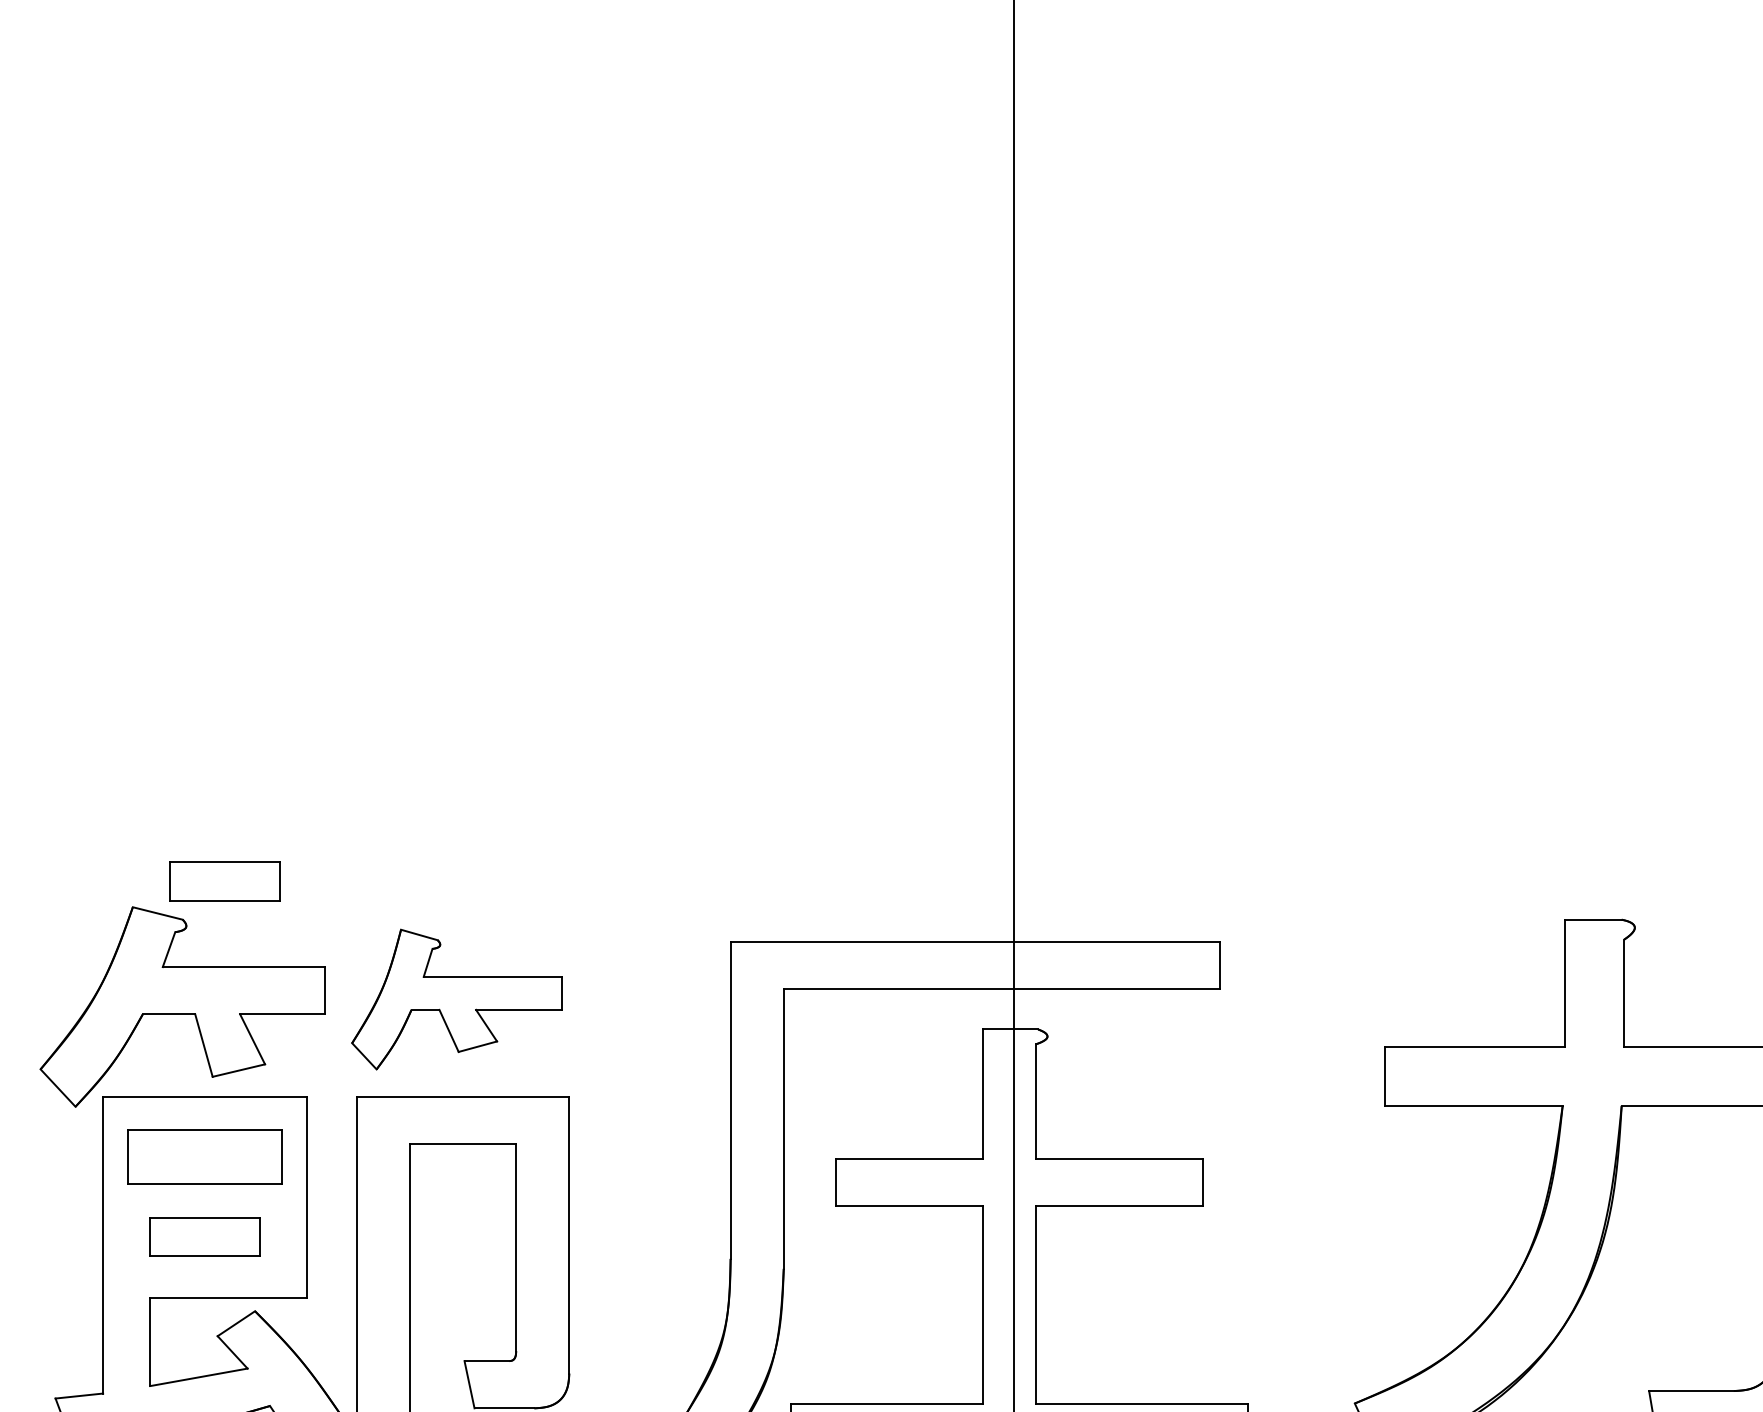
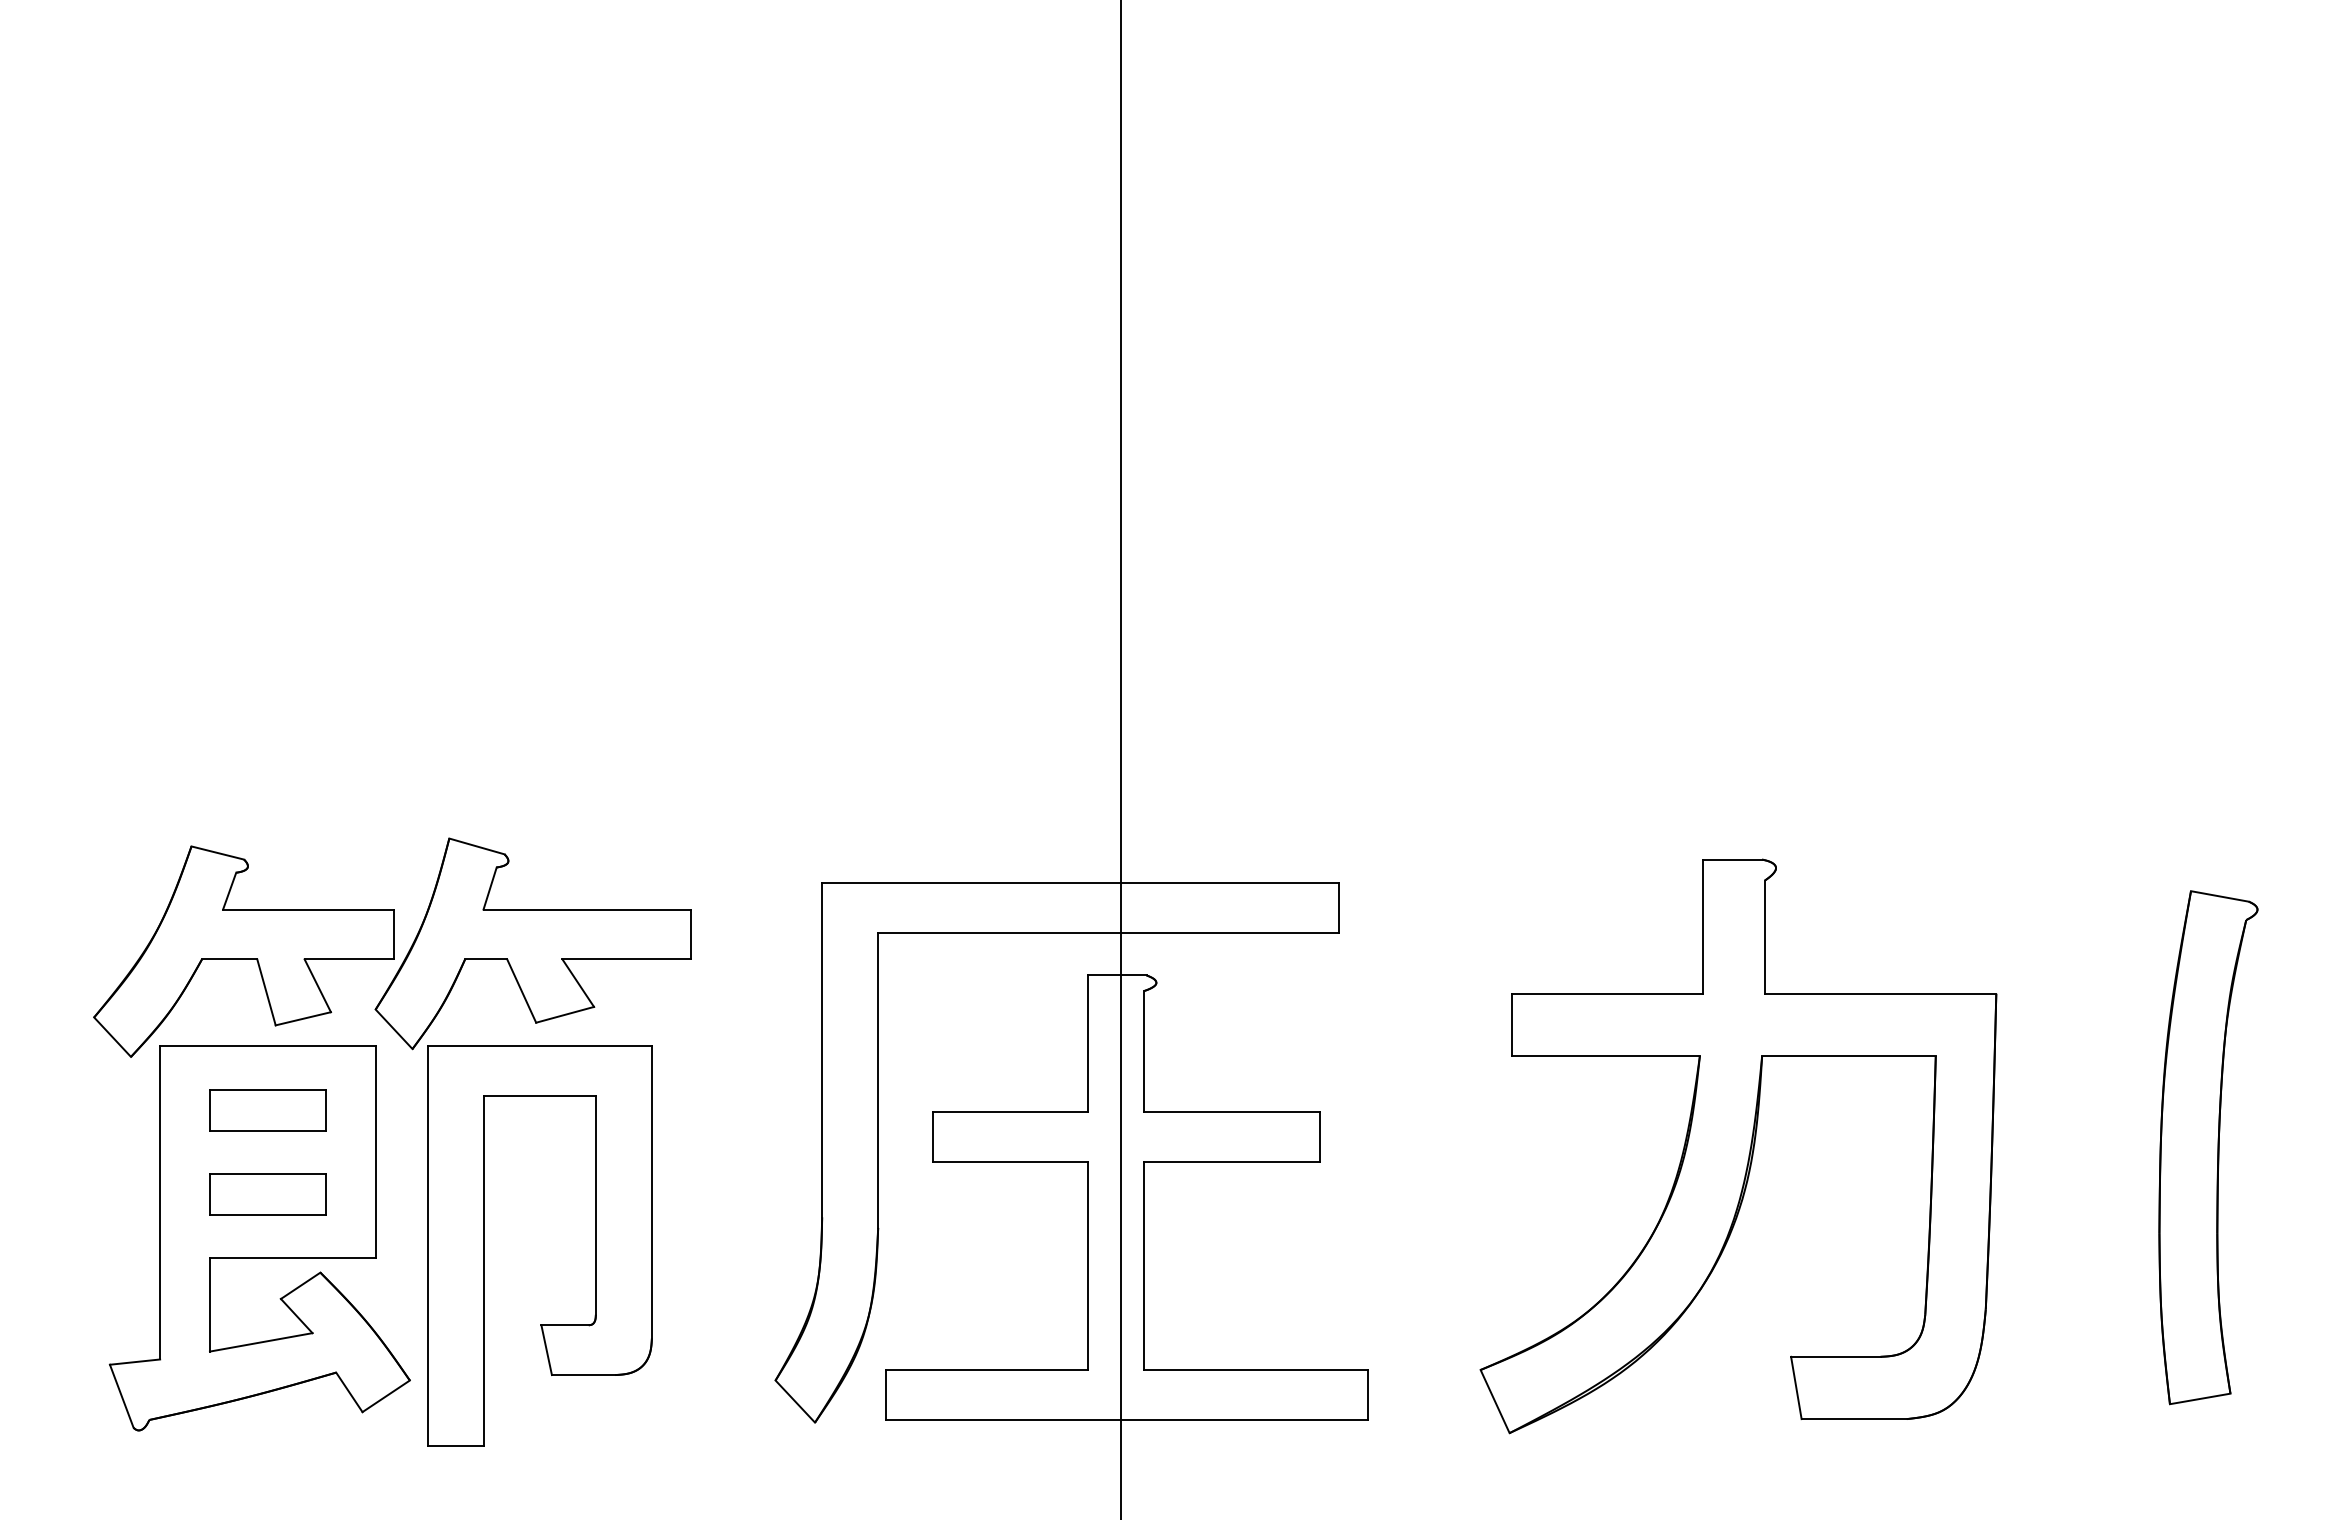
part: (224, 881) -> (288, 819), removed
part: (456, 999) -> (532, 943), size x1.43
part: (204, 1157) -> (267, 1110), size x0.71

